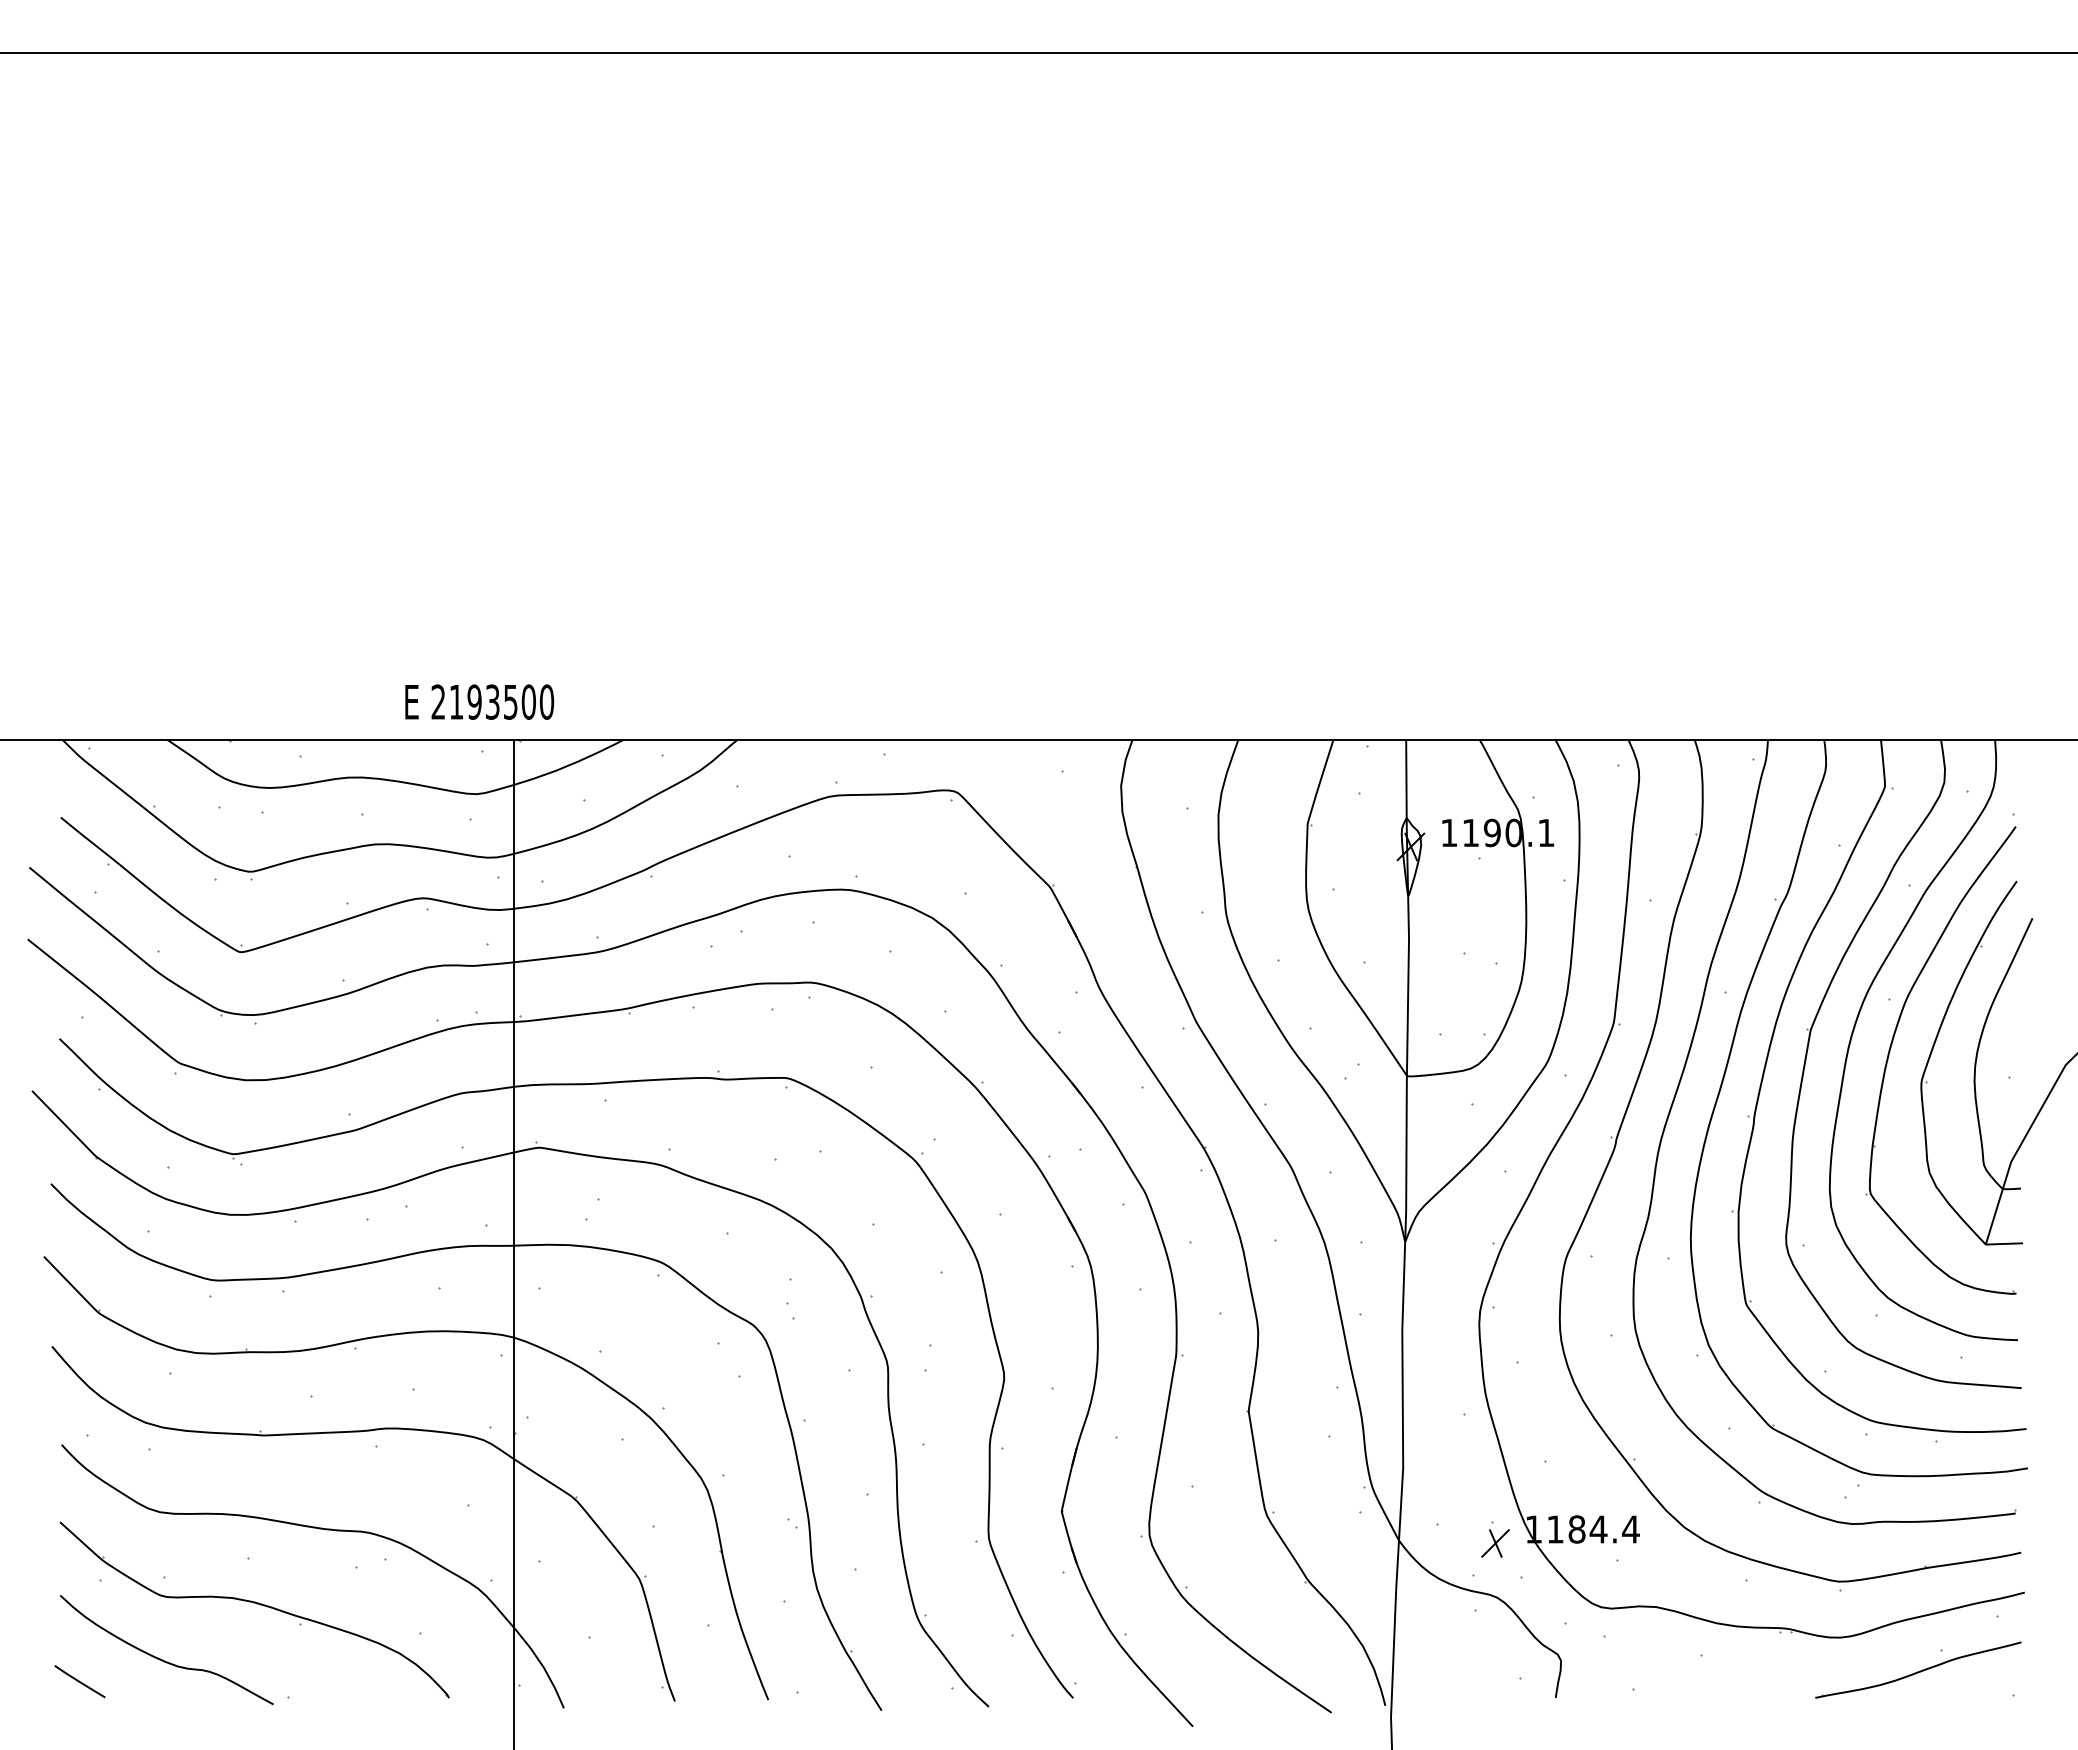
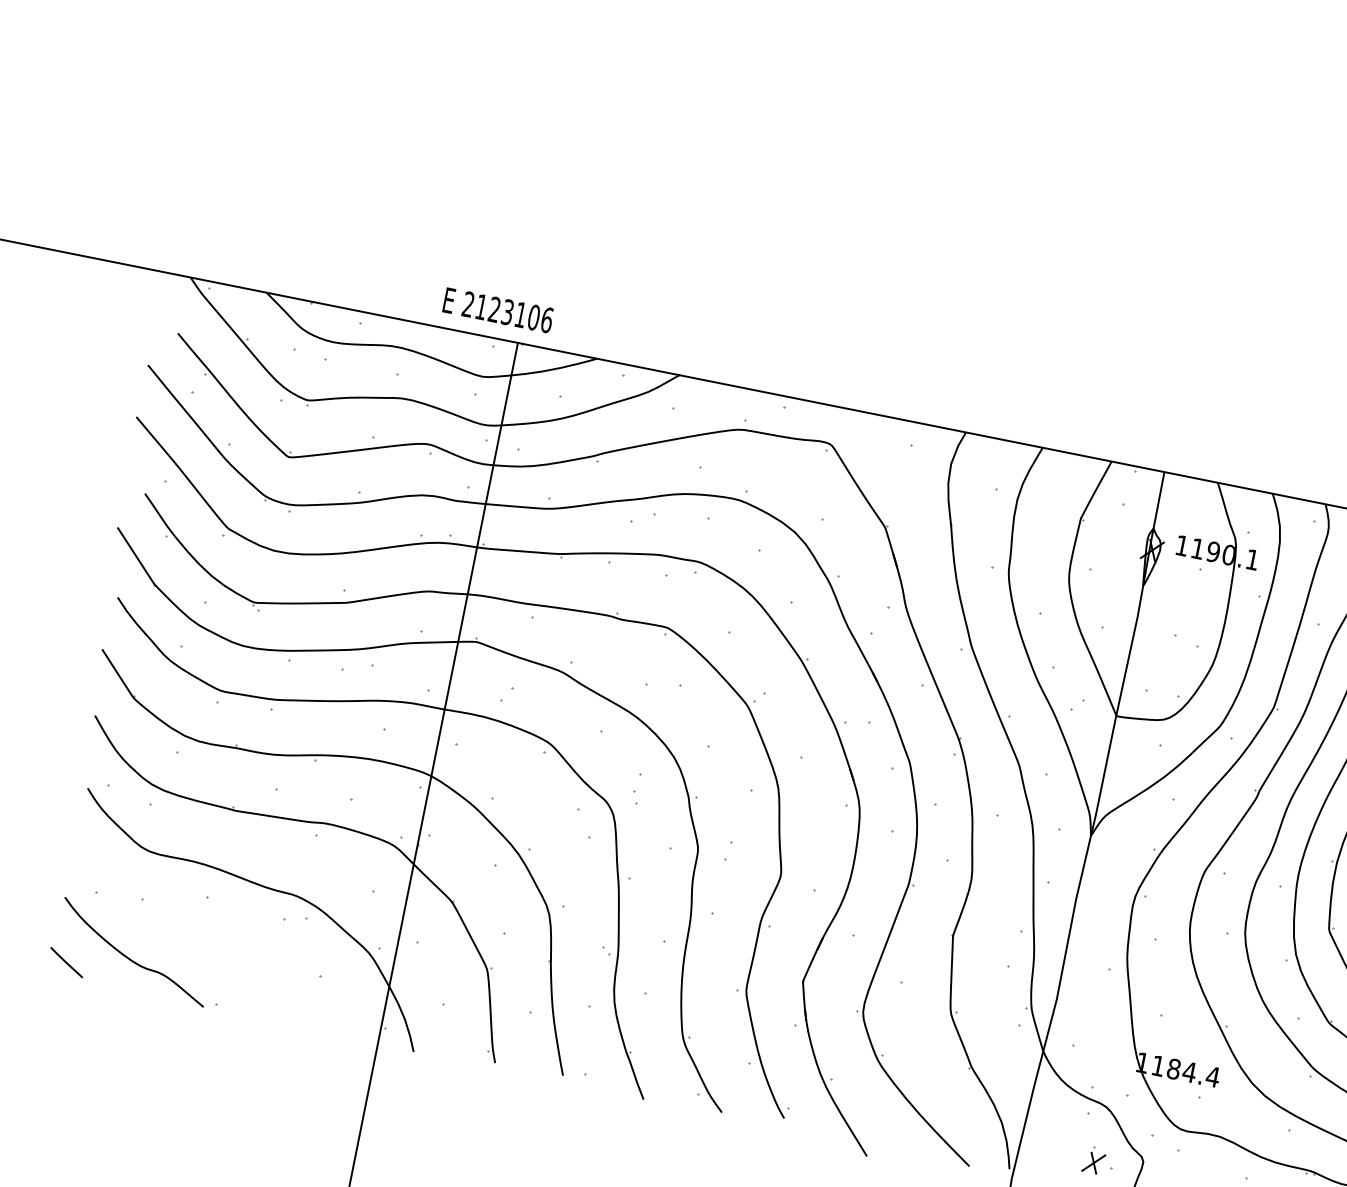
text: (510, 701) -> (520, 314), 2193500 -> 2123106
part: (1495, 1539) -> (1094, 1160), moved
part: (254, 1609) -> (203, 935), removed

